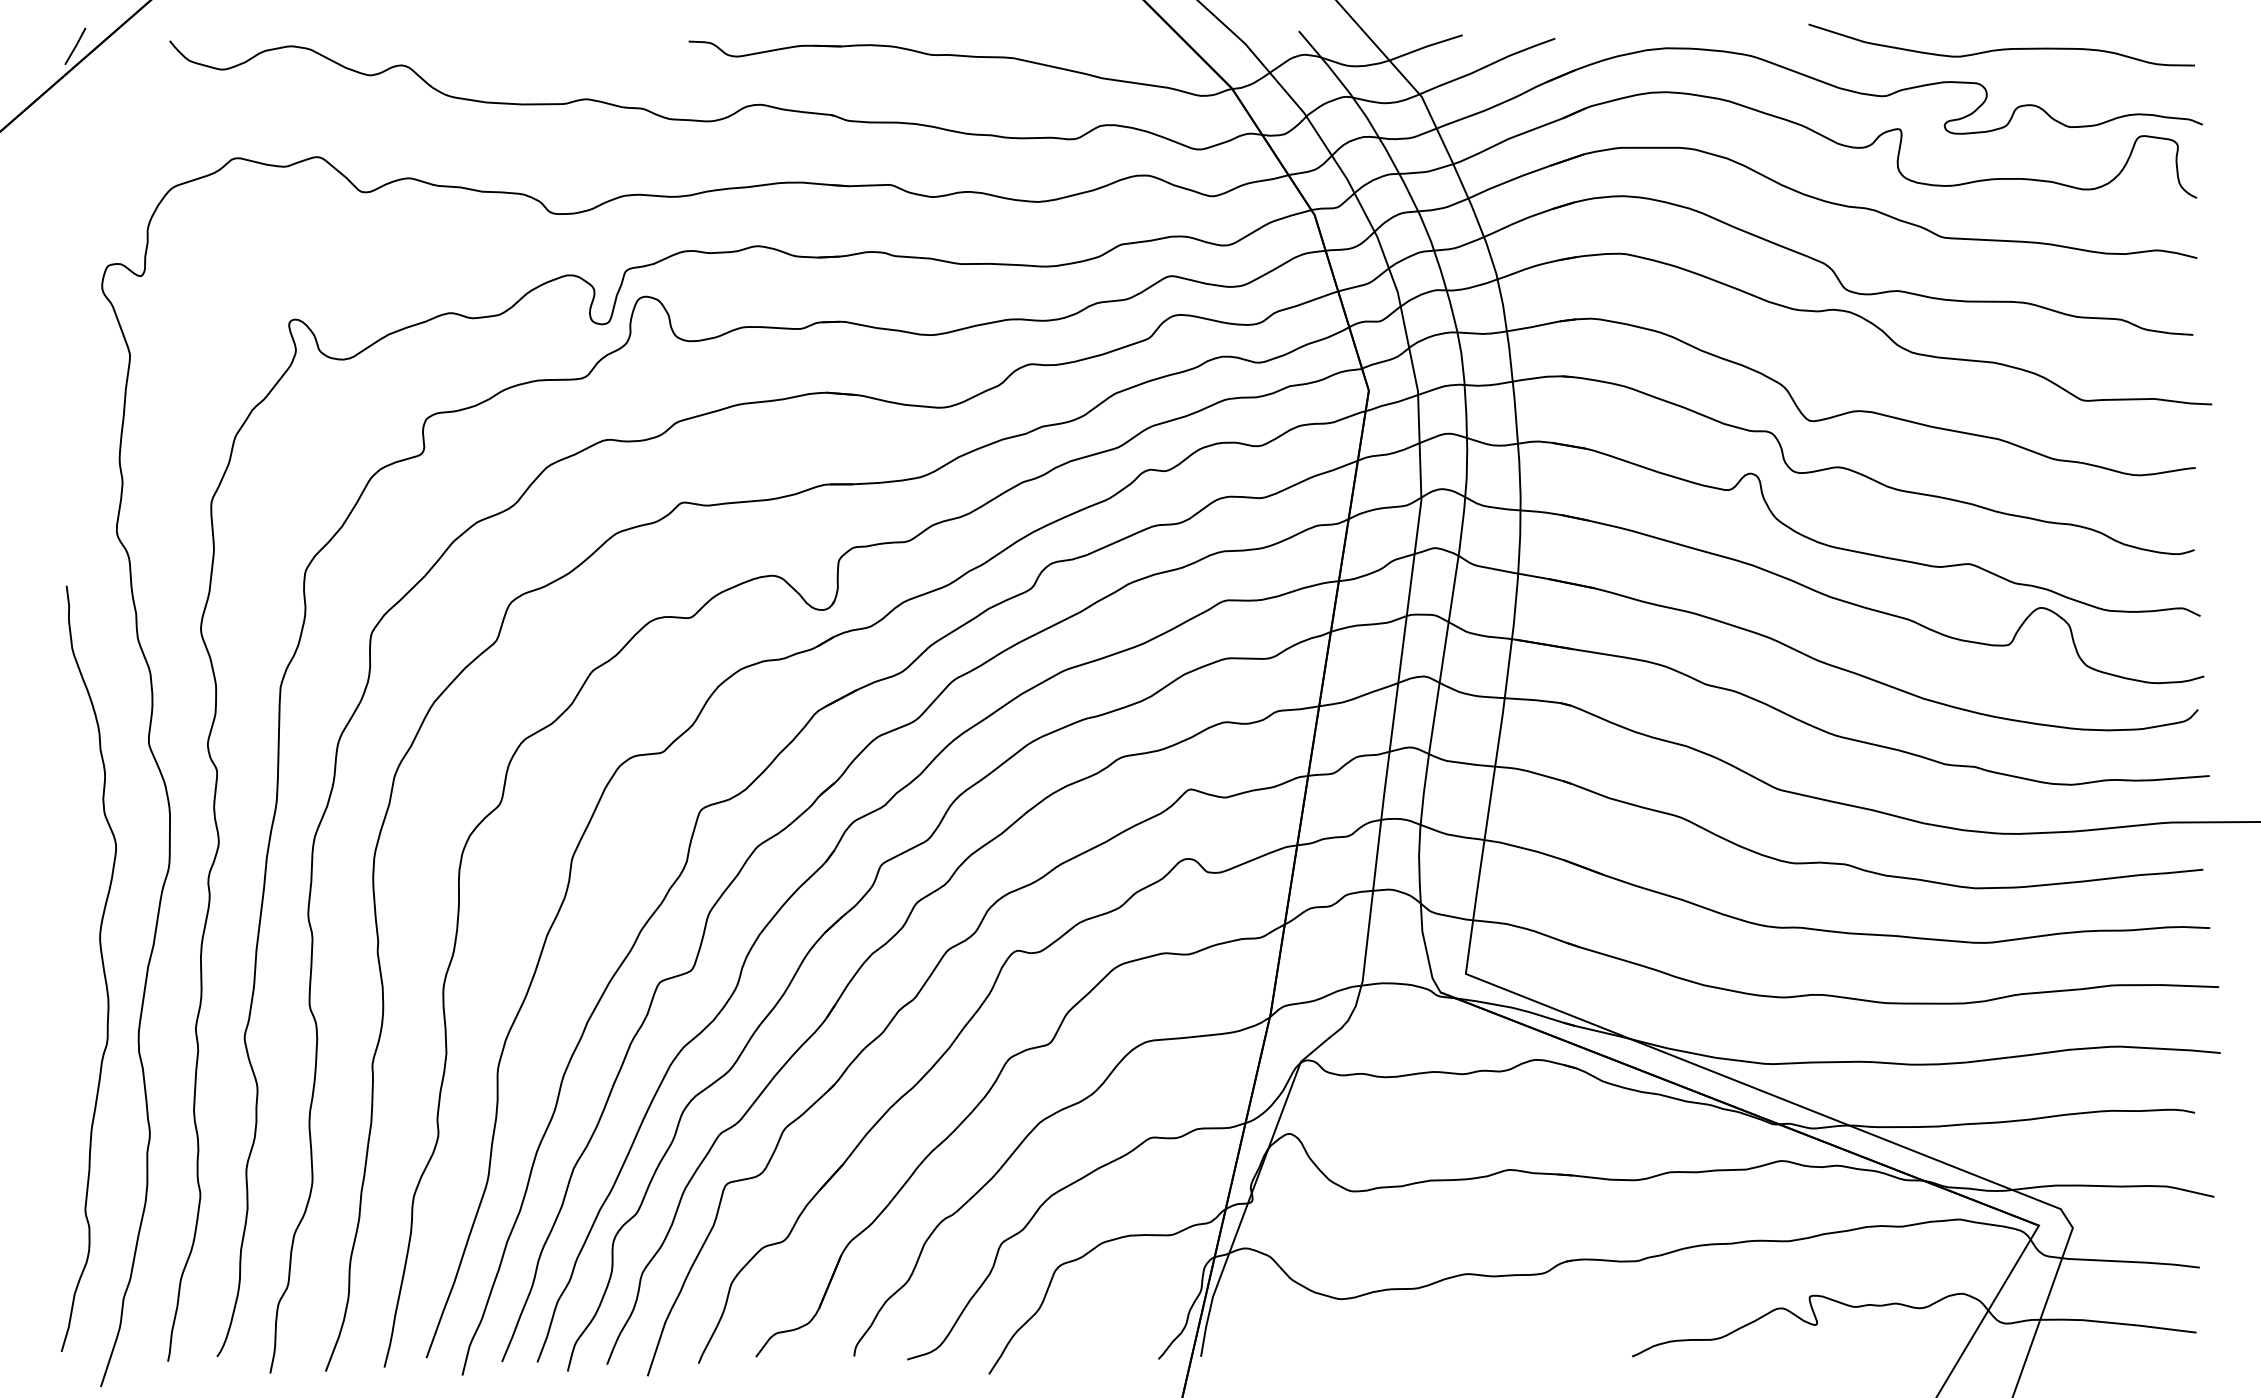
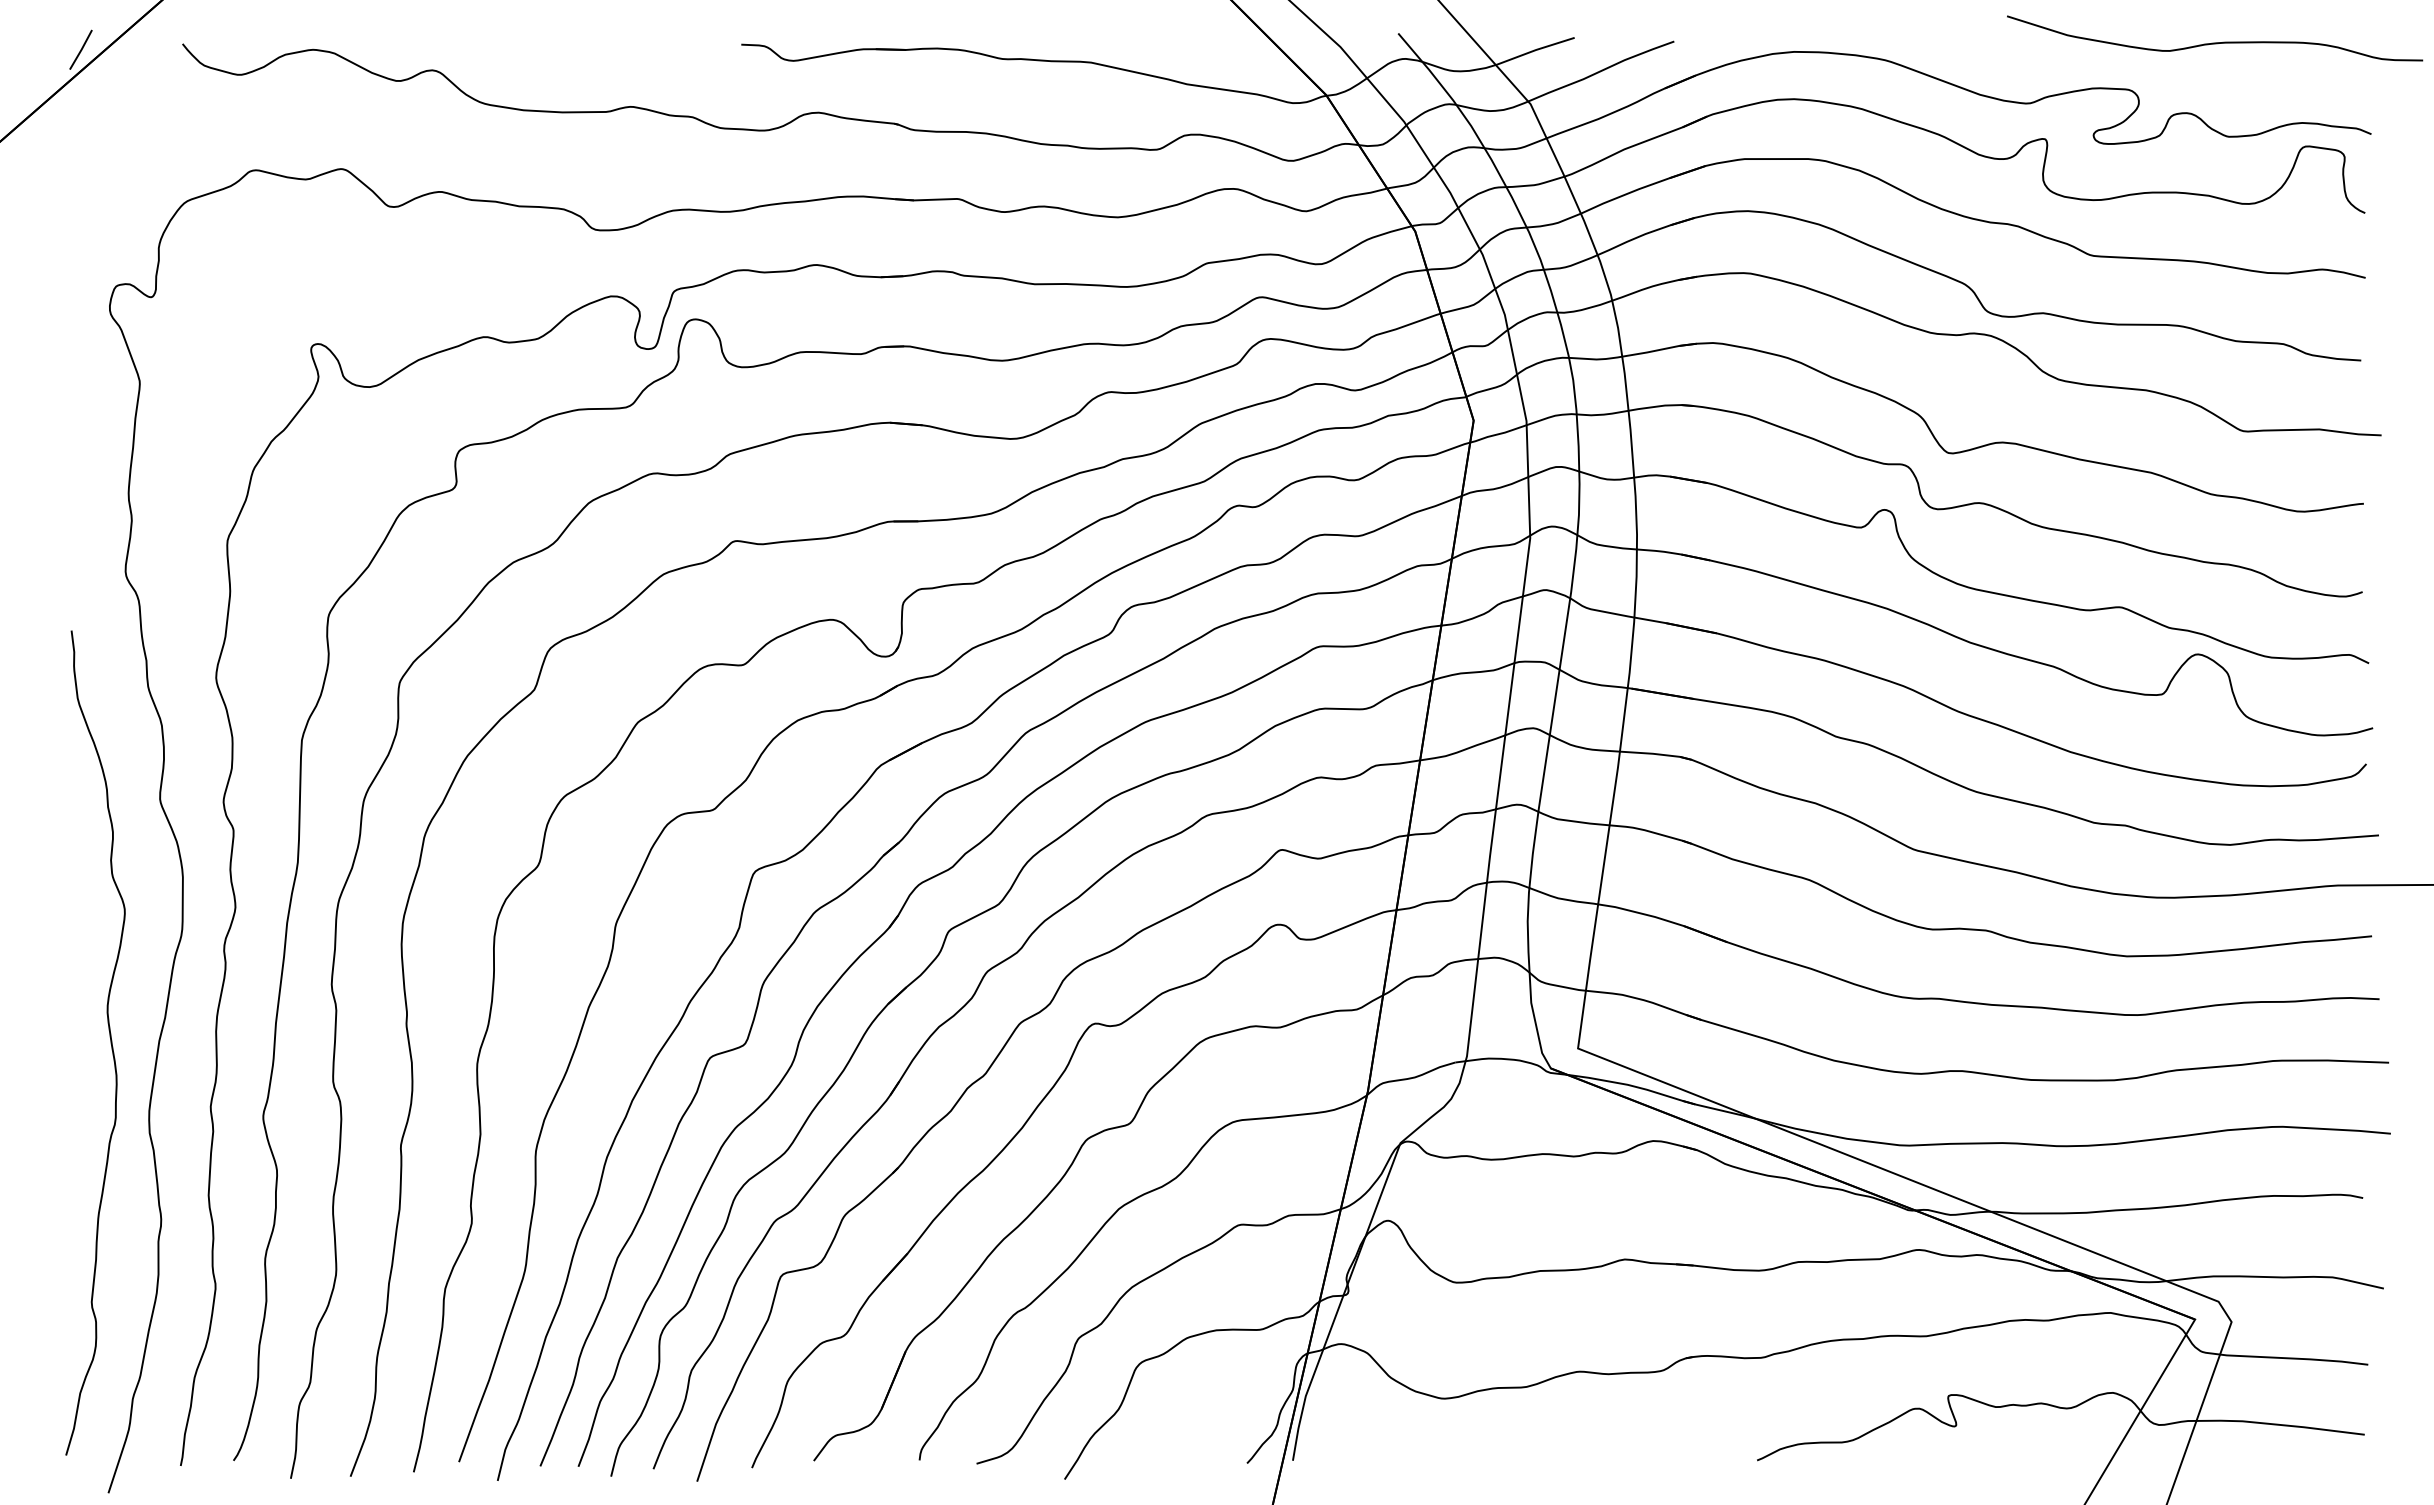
curve: (2002, 48) -> (2215, 42), moved

